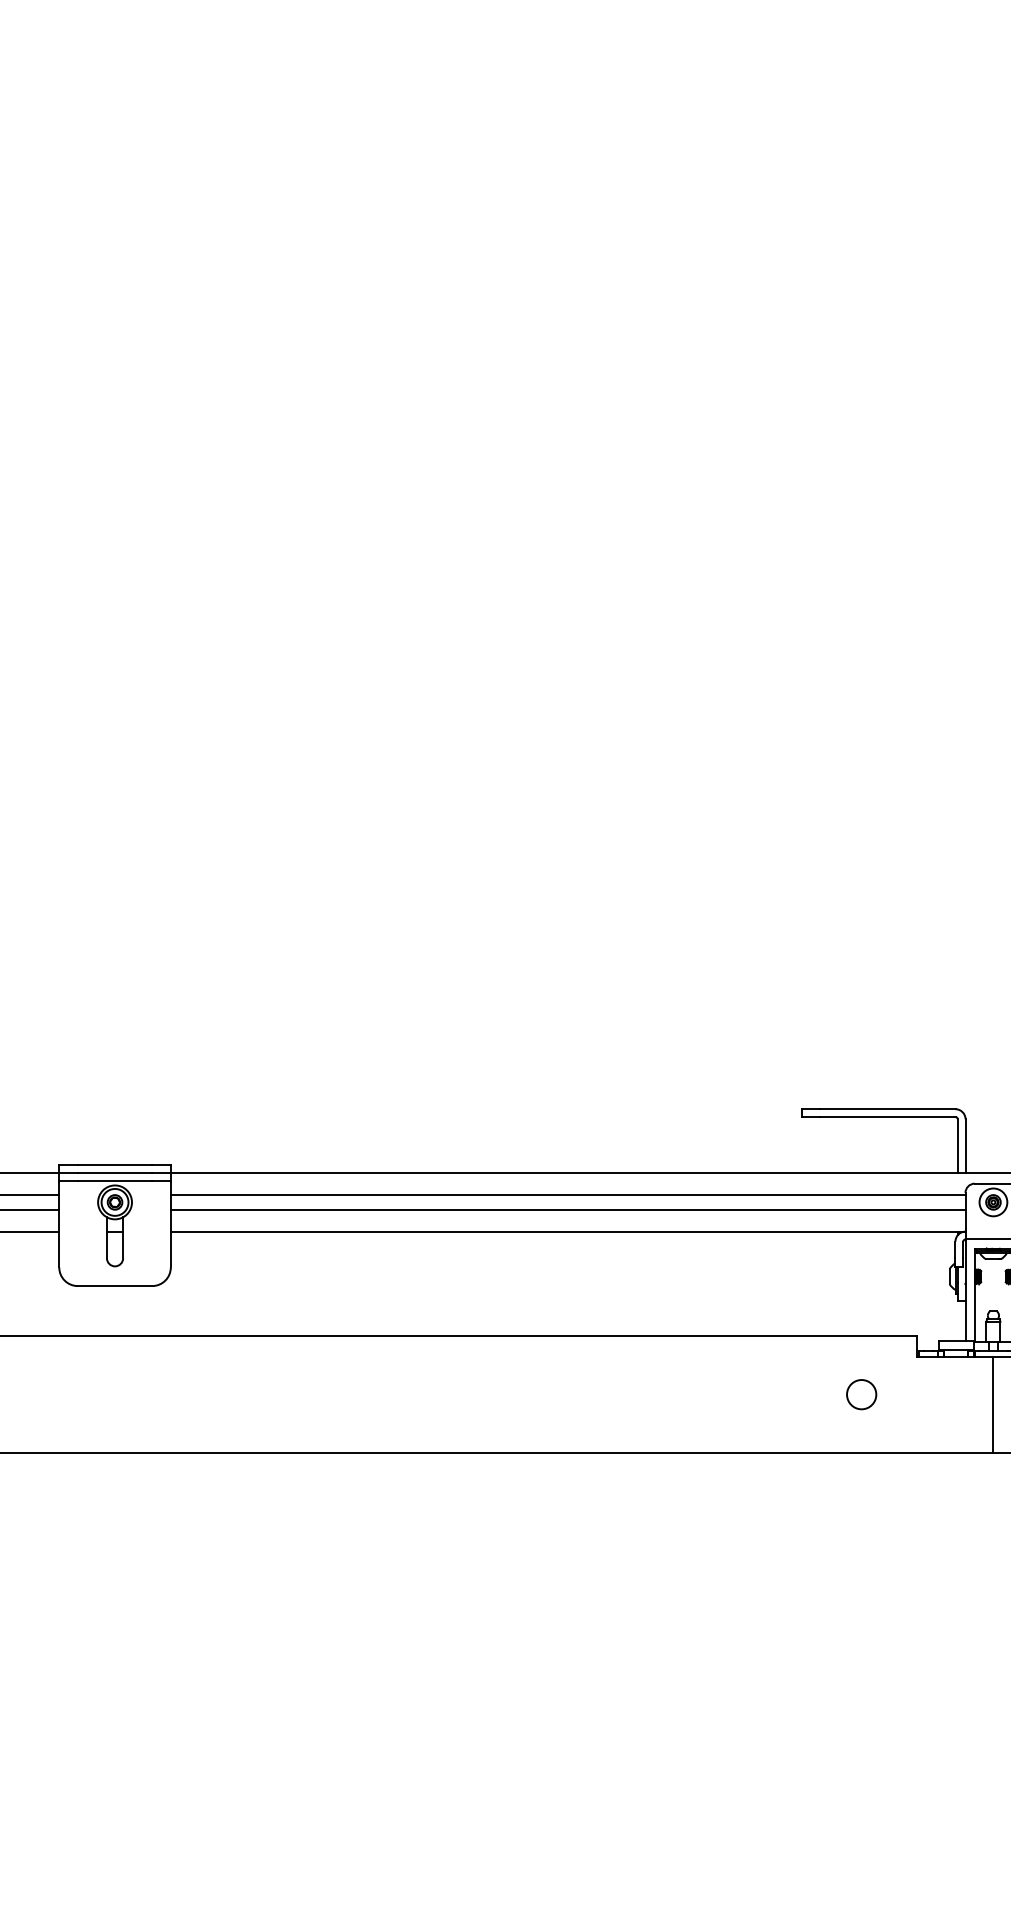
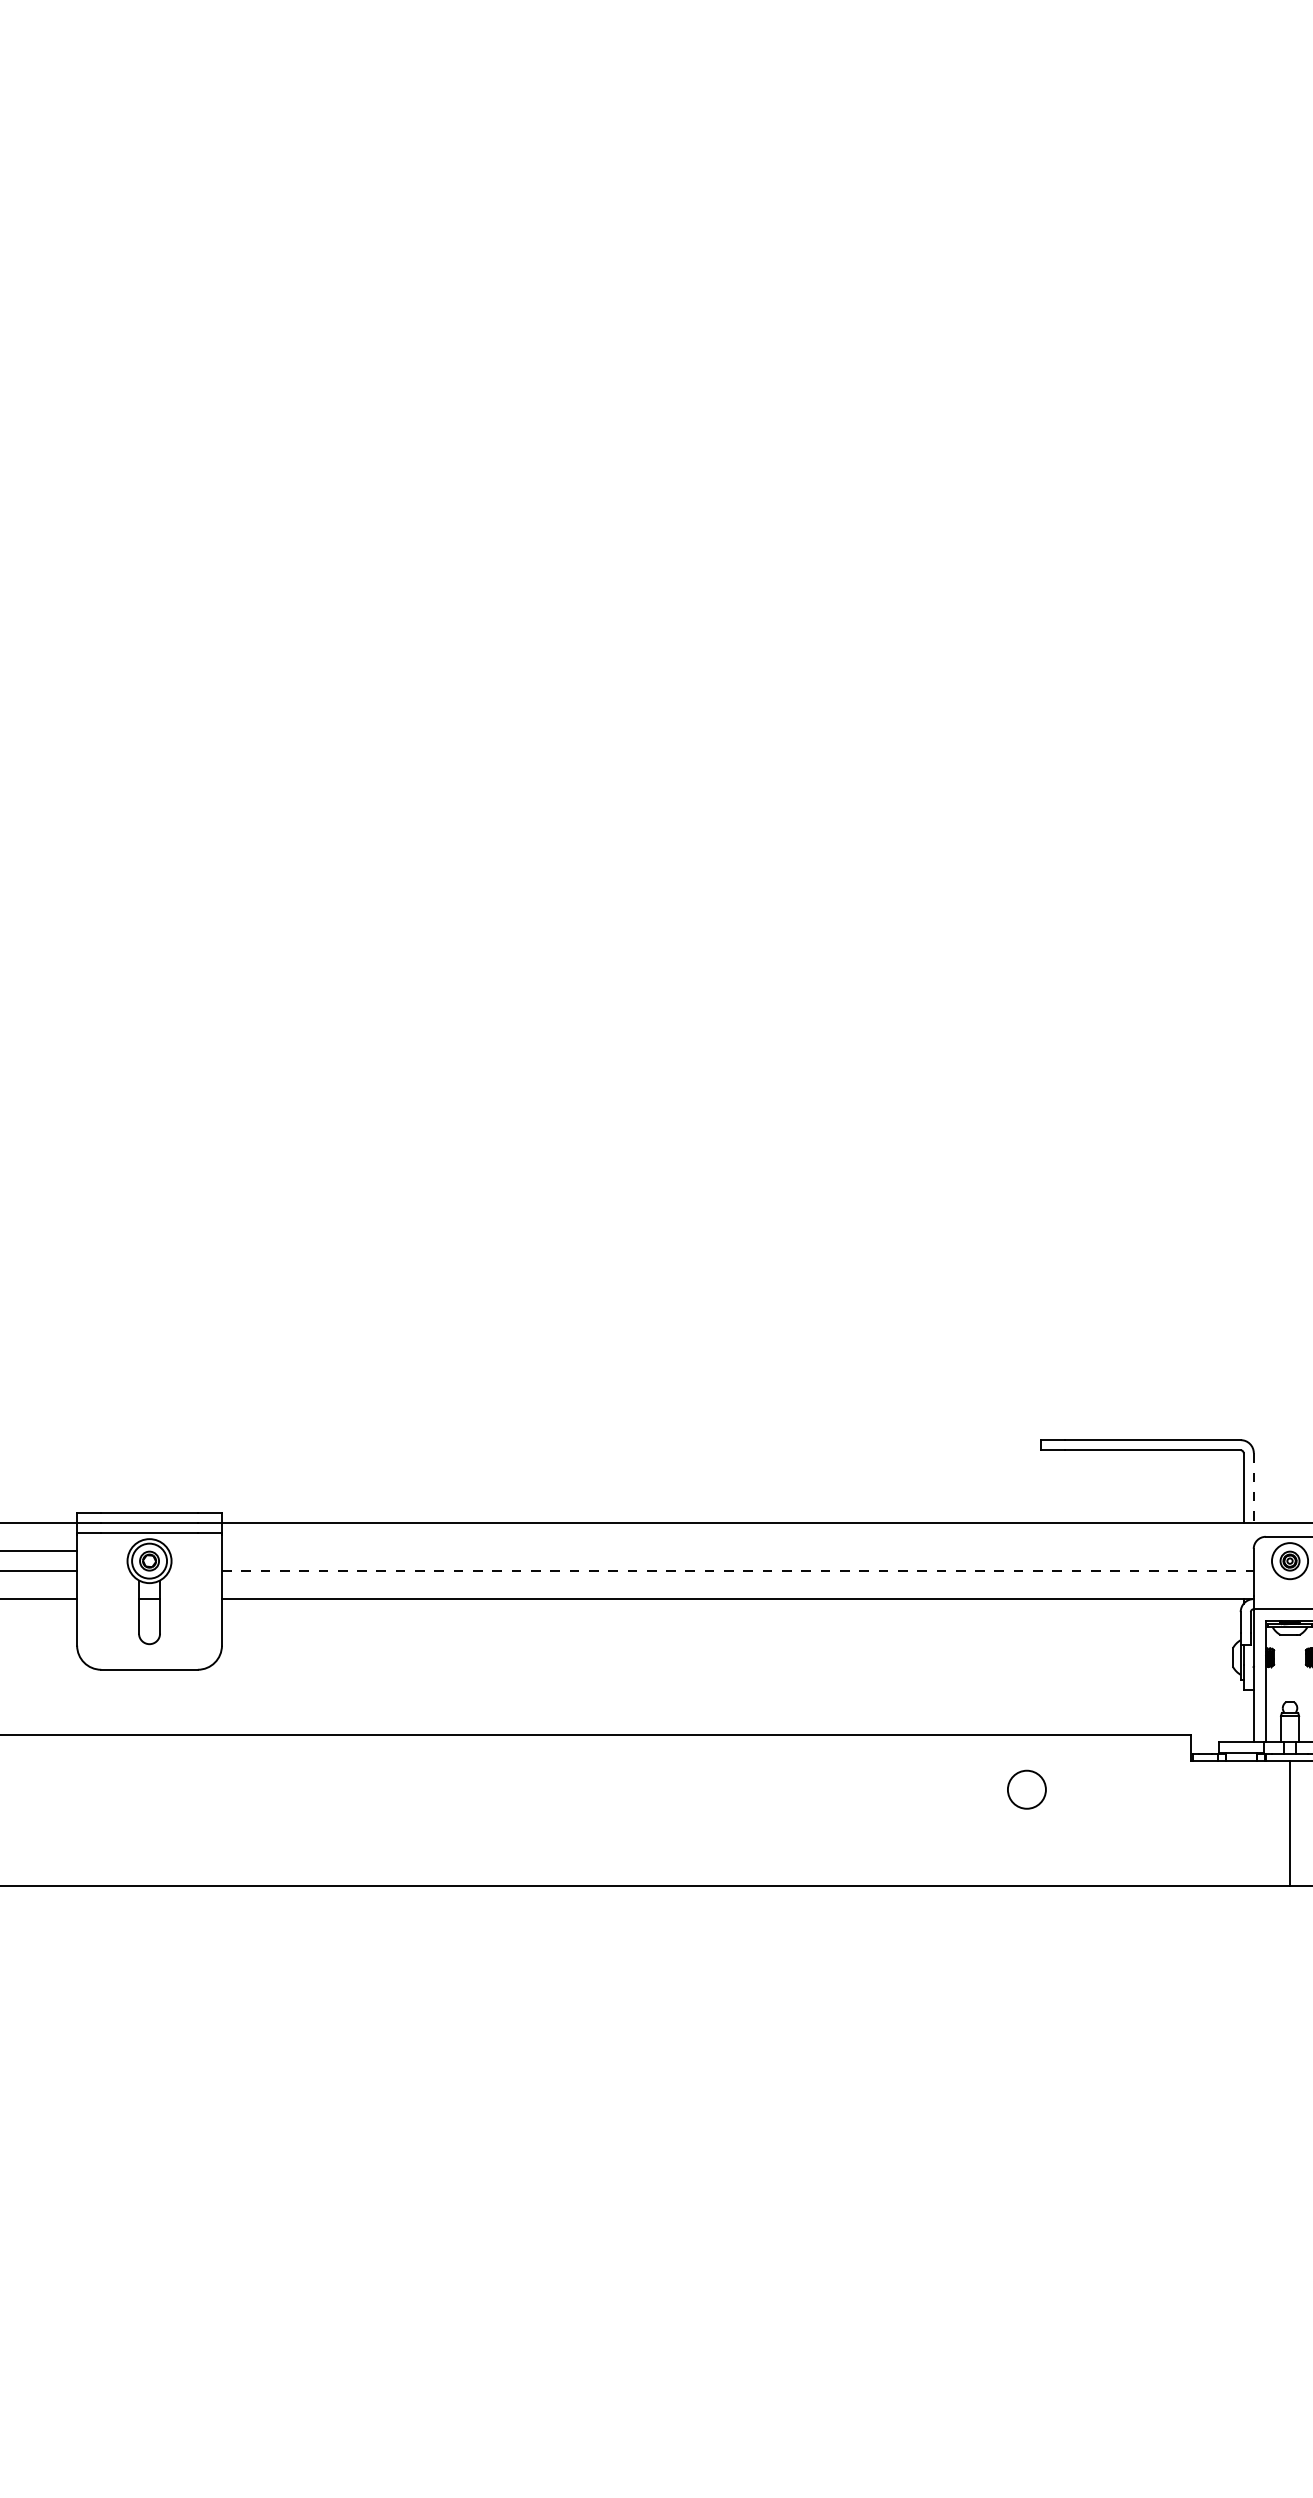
line: (965, 1146) -> (1253, 1488), solid -> dashed
line: (567, 1194) -> (737, 1551), removed
line: (567, 1210) -> (737, 1571), solid -> dashed
circle: (861, 1394) -> (1026, 1789), moved

